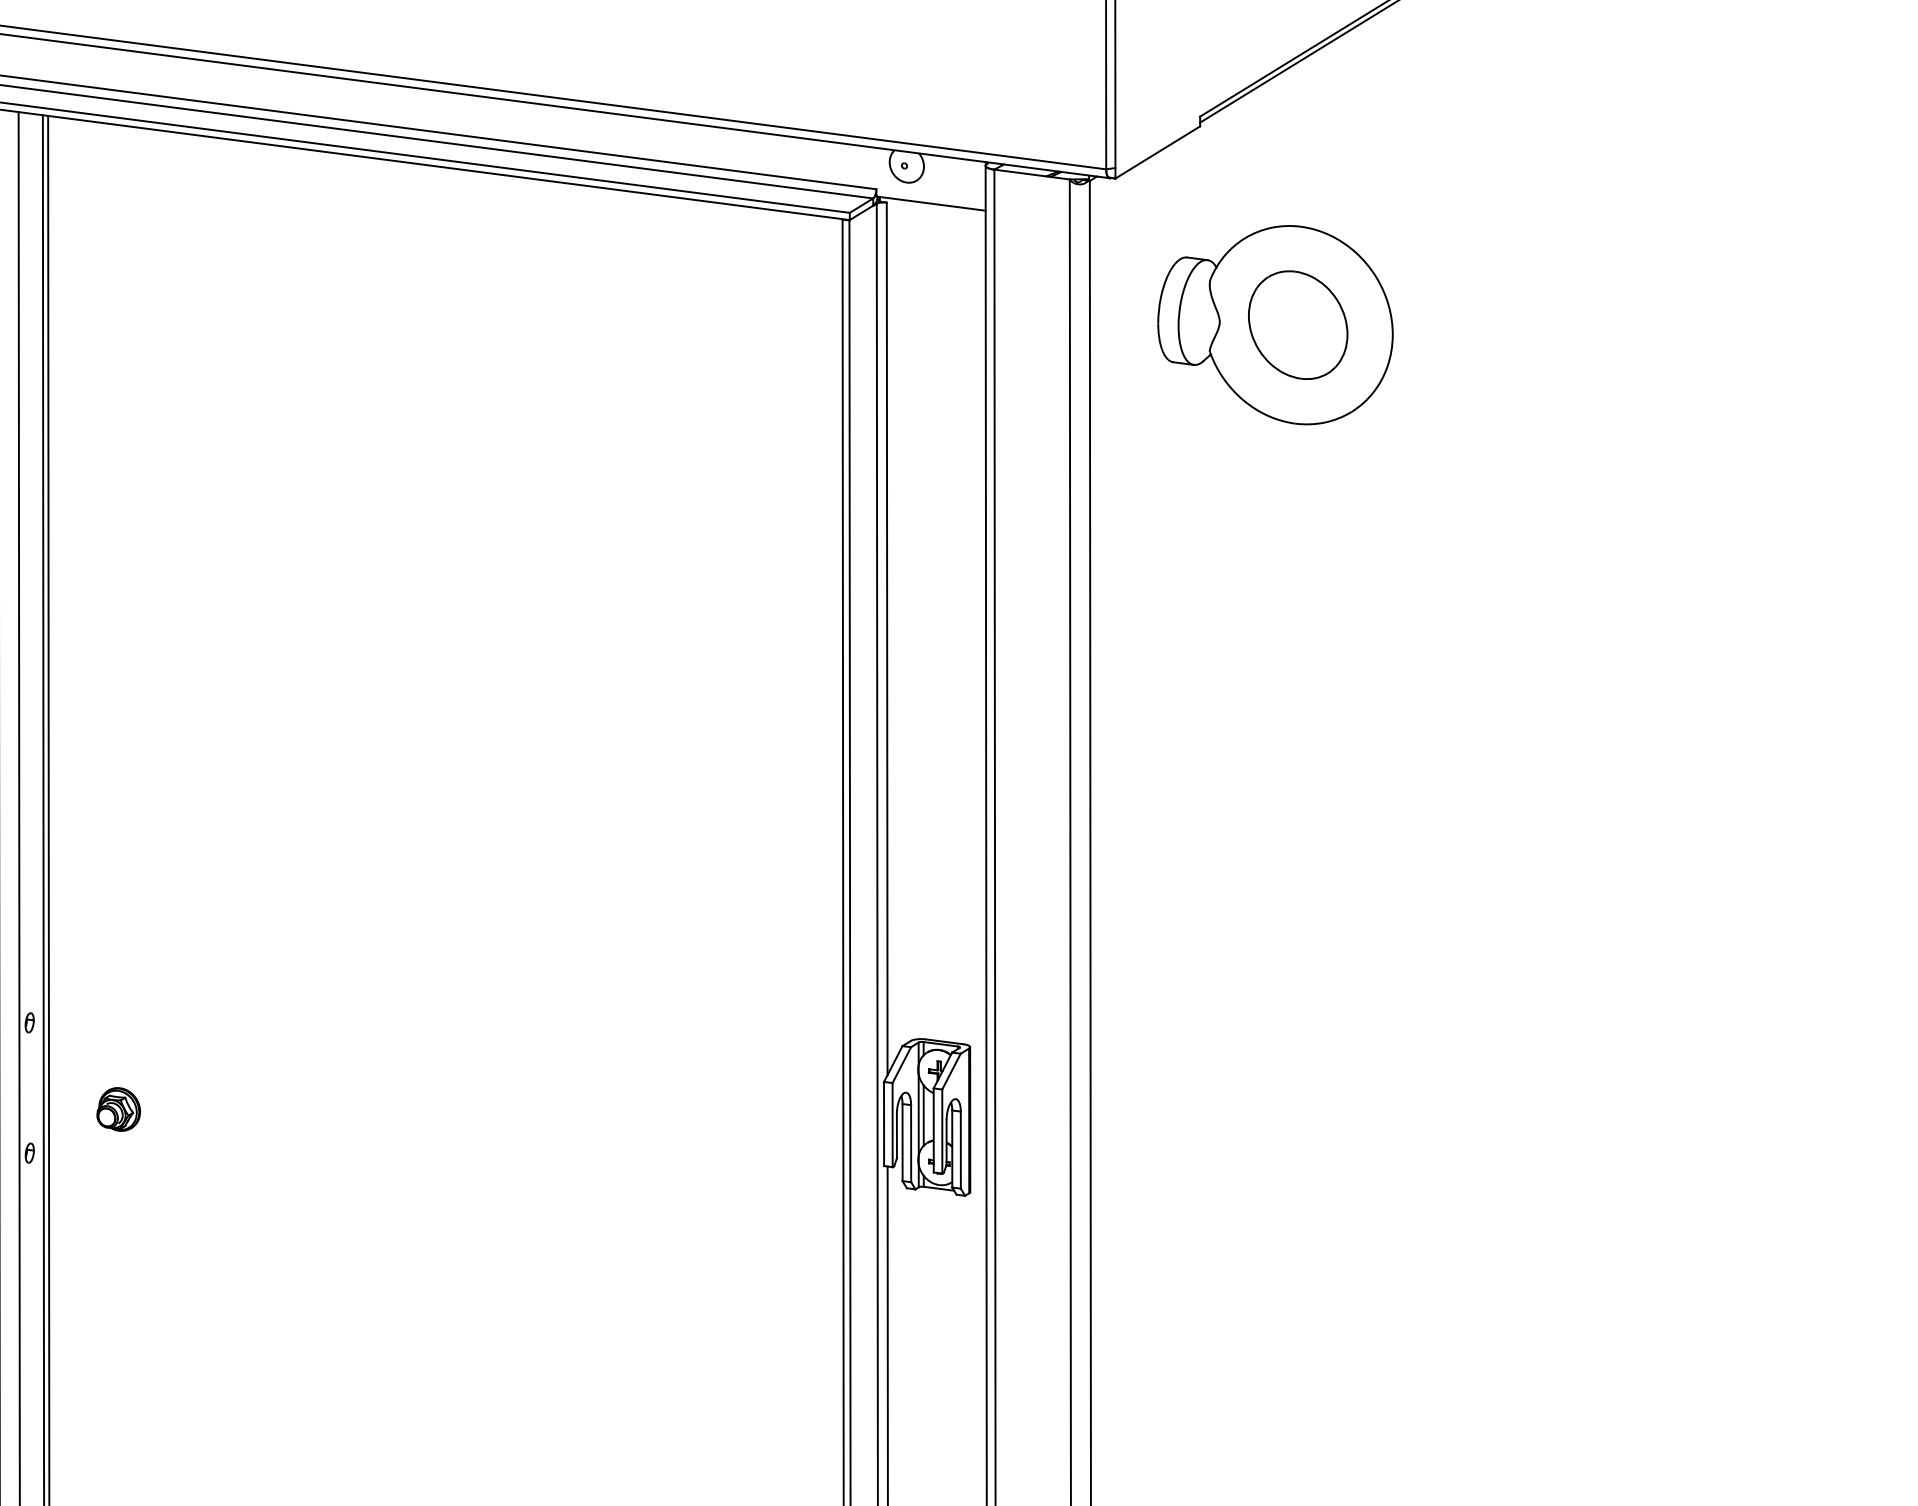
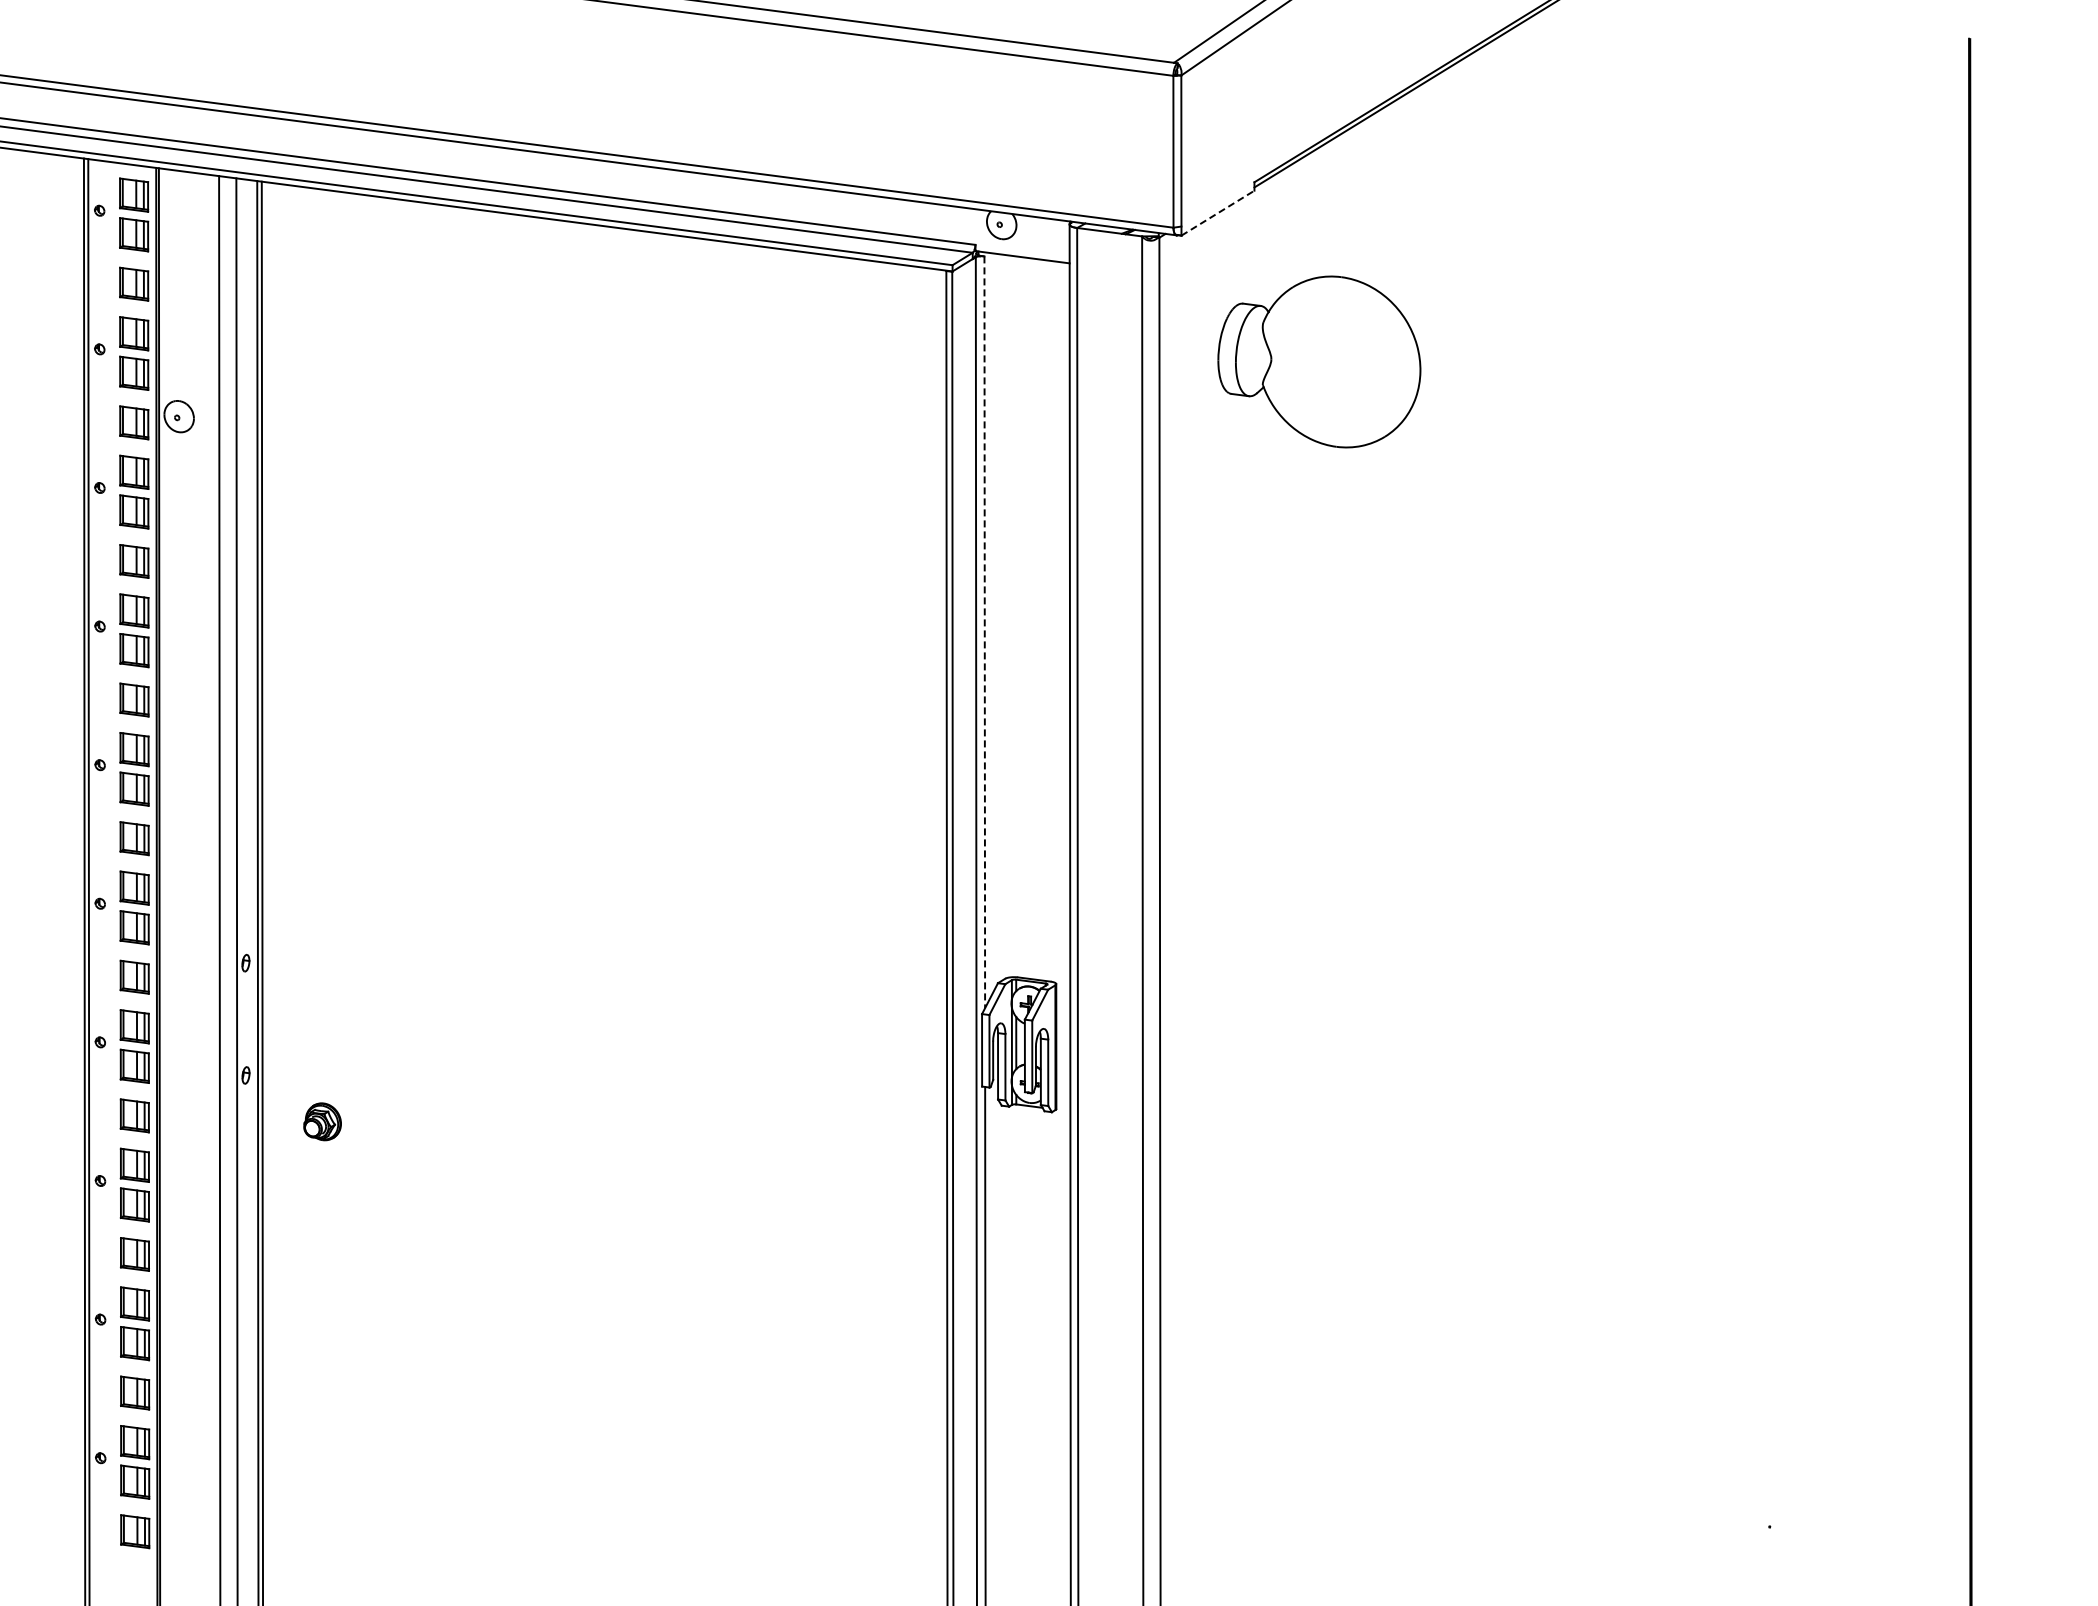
line: (1157, 152) -> (1217, 213), solid -> dashed
part: (1297, 324) -> (1338, 361), removed
line: (886, 639) -> (984, 632), solid -> dashed
part: (118, 1109) -> (322, 1121), moved

